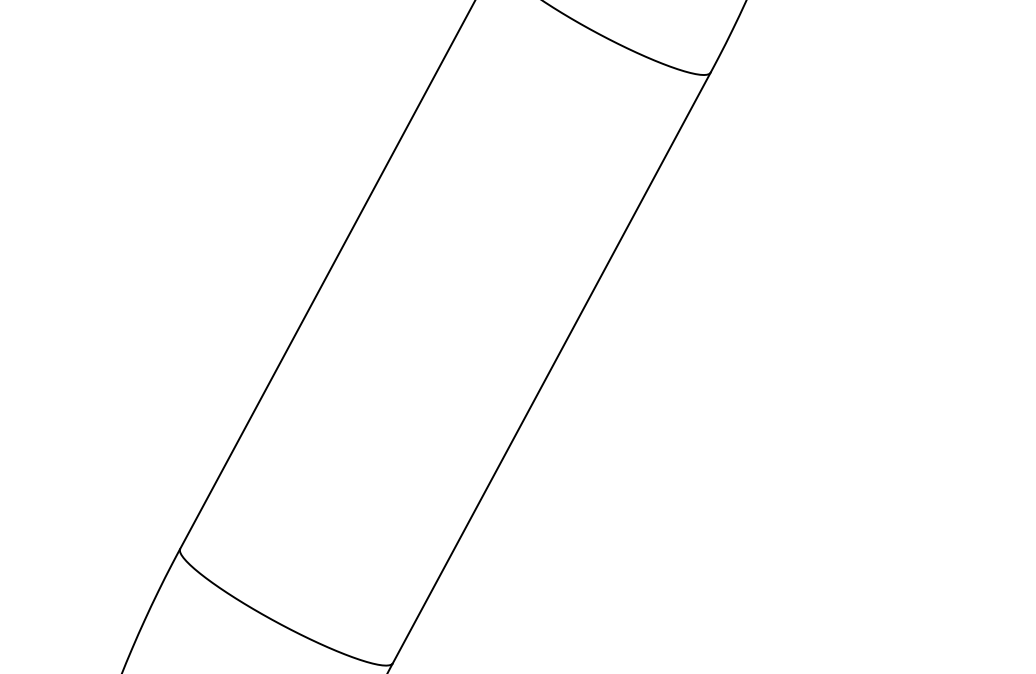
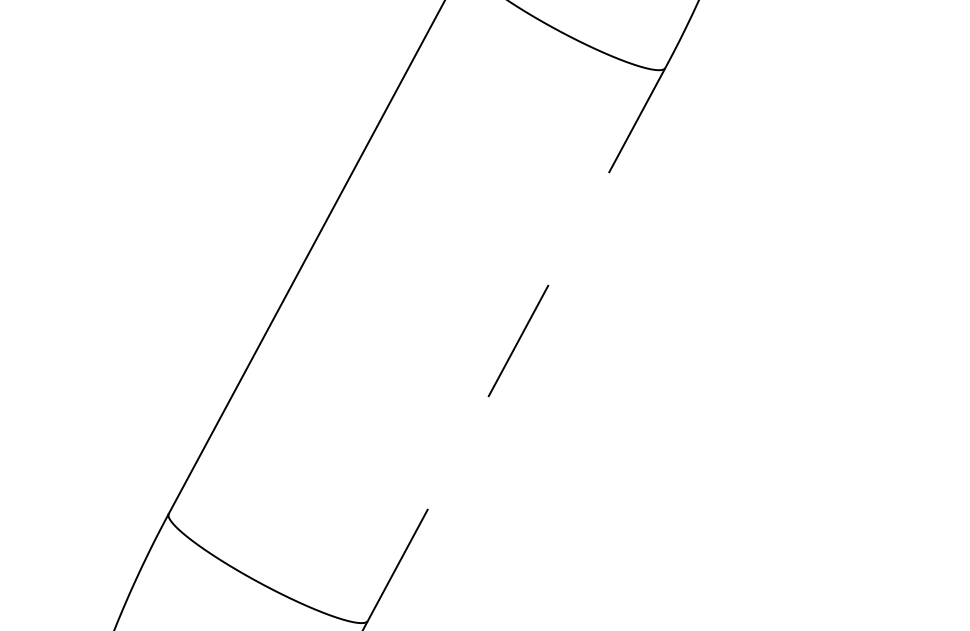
line: (552, 367) -> (517, 344), solid -> dashed

